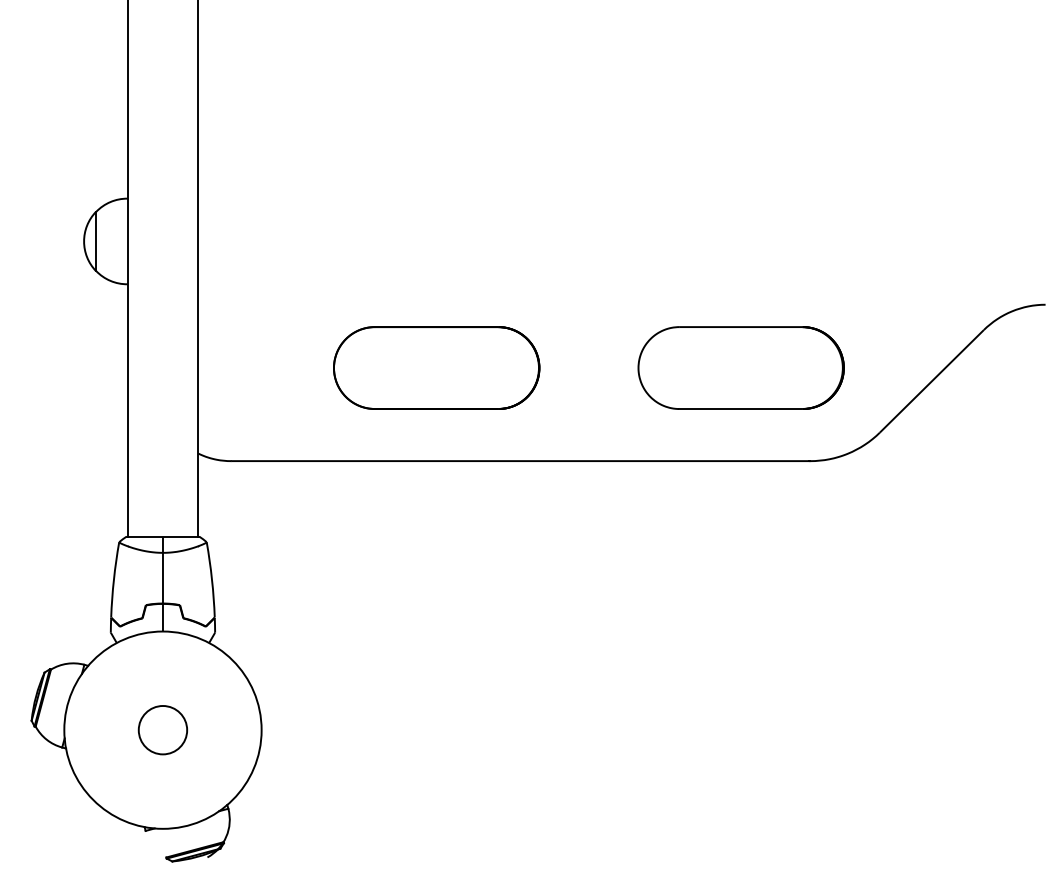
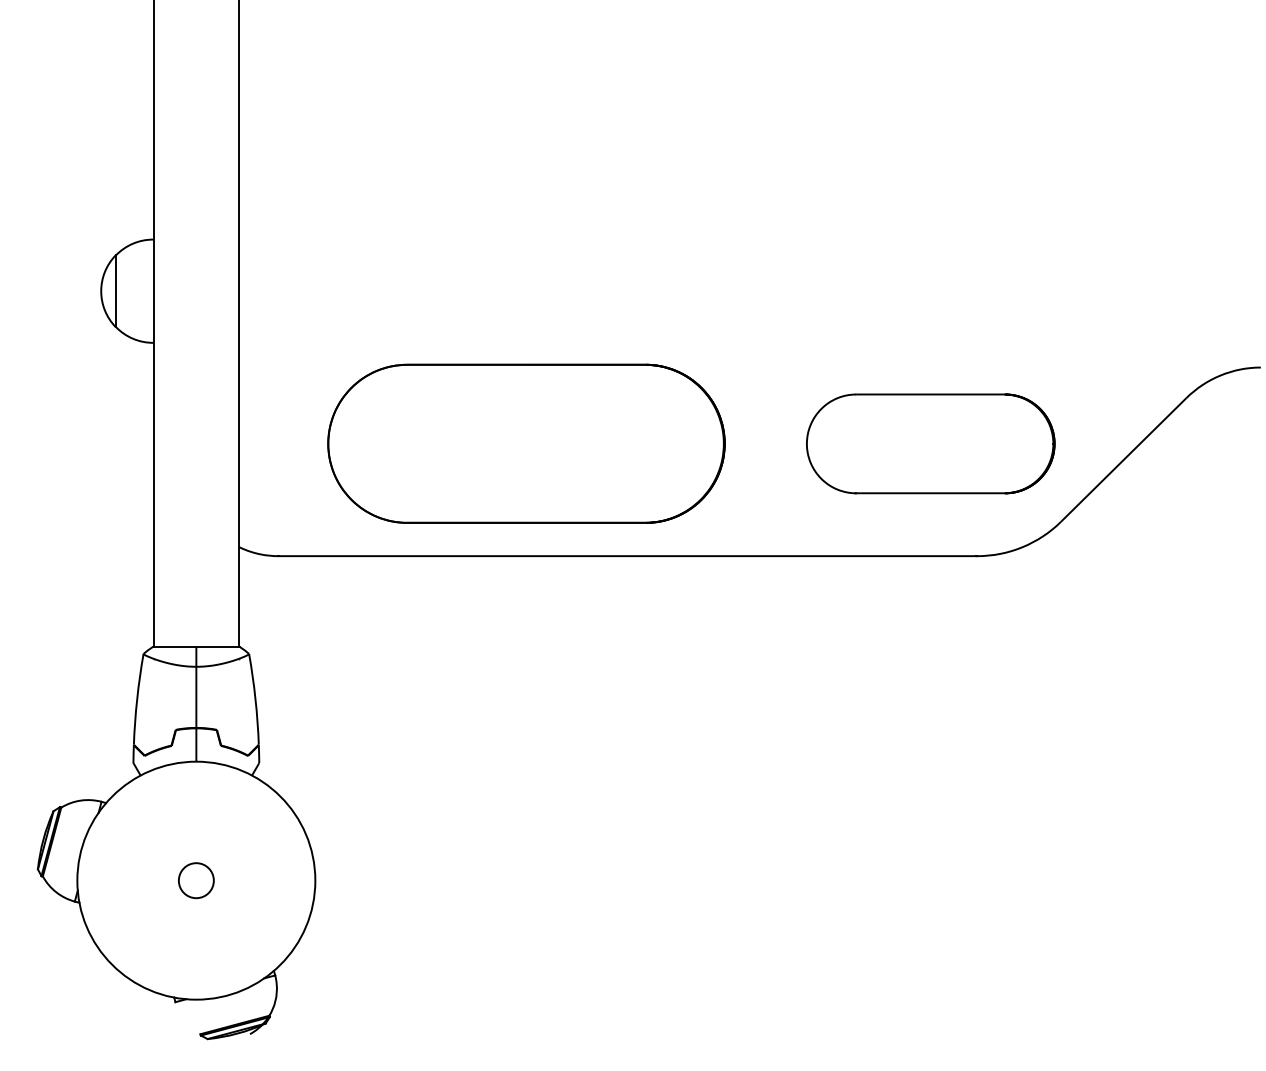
part: (436, 367) -> (526, 443), size x1.6
part: (740, 367) -> (930, 443), moved
circle: (163, 730) -> (196, 880), size x0.6

